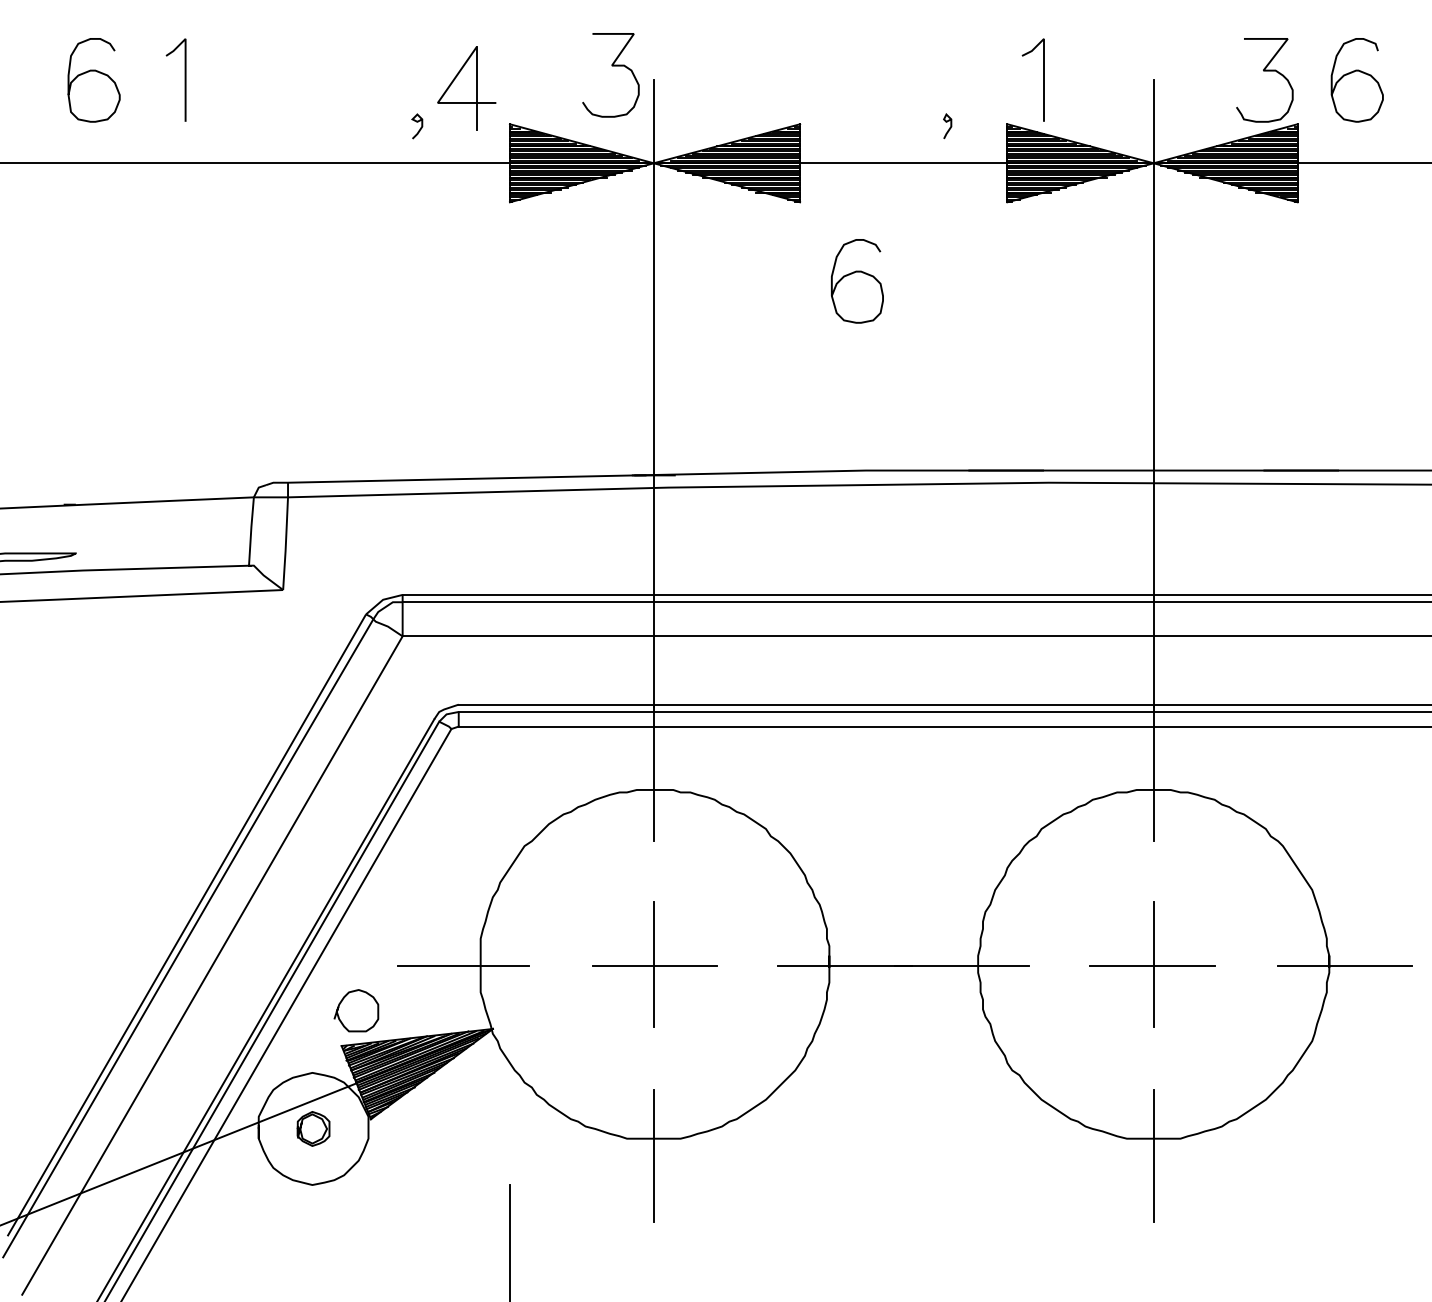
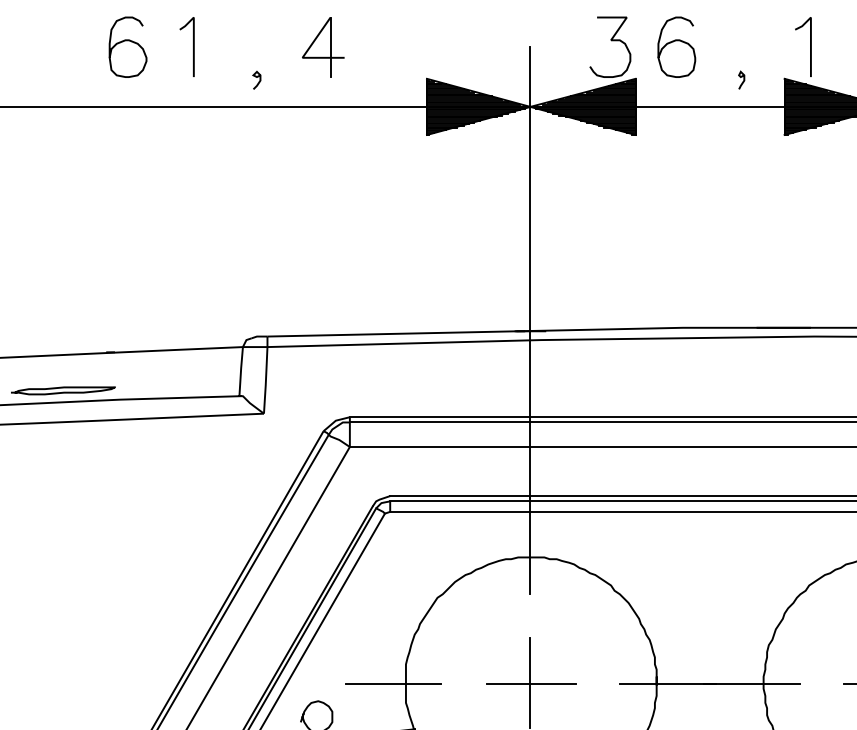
curve: (612, 66) -> (611, 40), moved
part: (466, 88) -> (323, 47), moved
curve: (419, 128) -> (258, 81), moved
curve: (854, 273) -> (674, 41), moved

